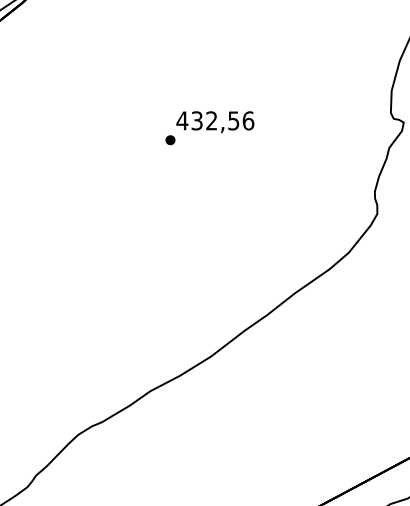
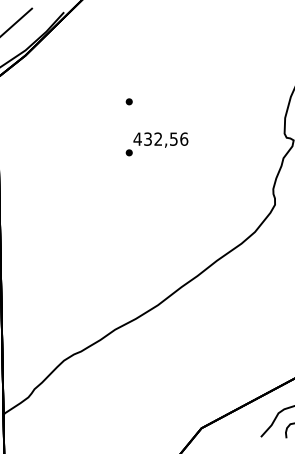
part: (169, 67) -> (128, 101), added

